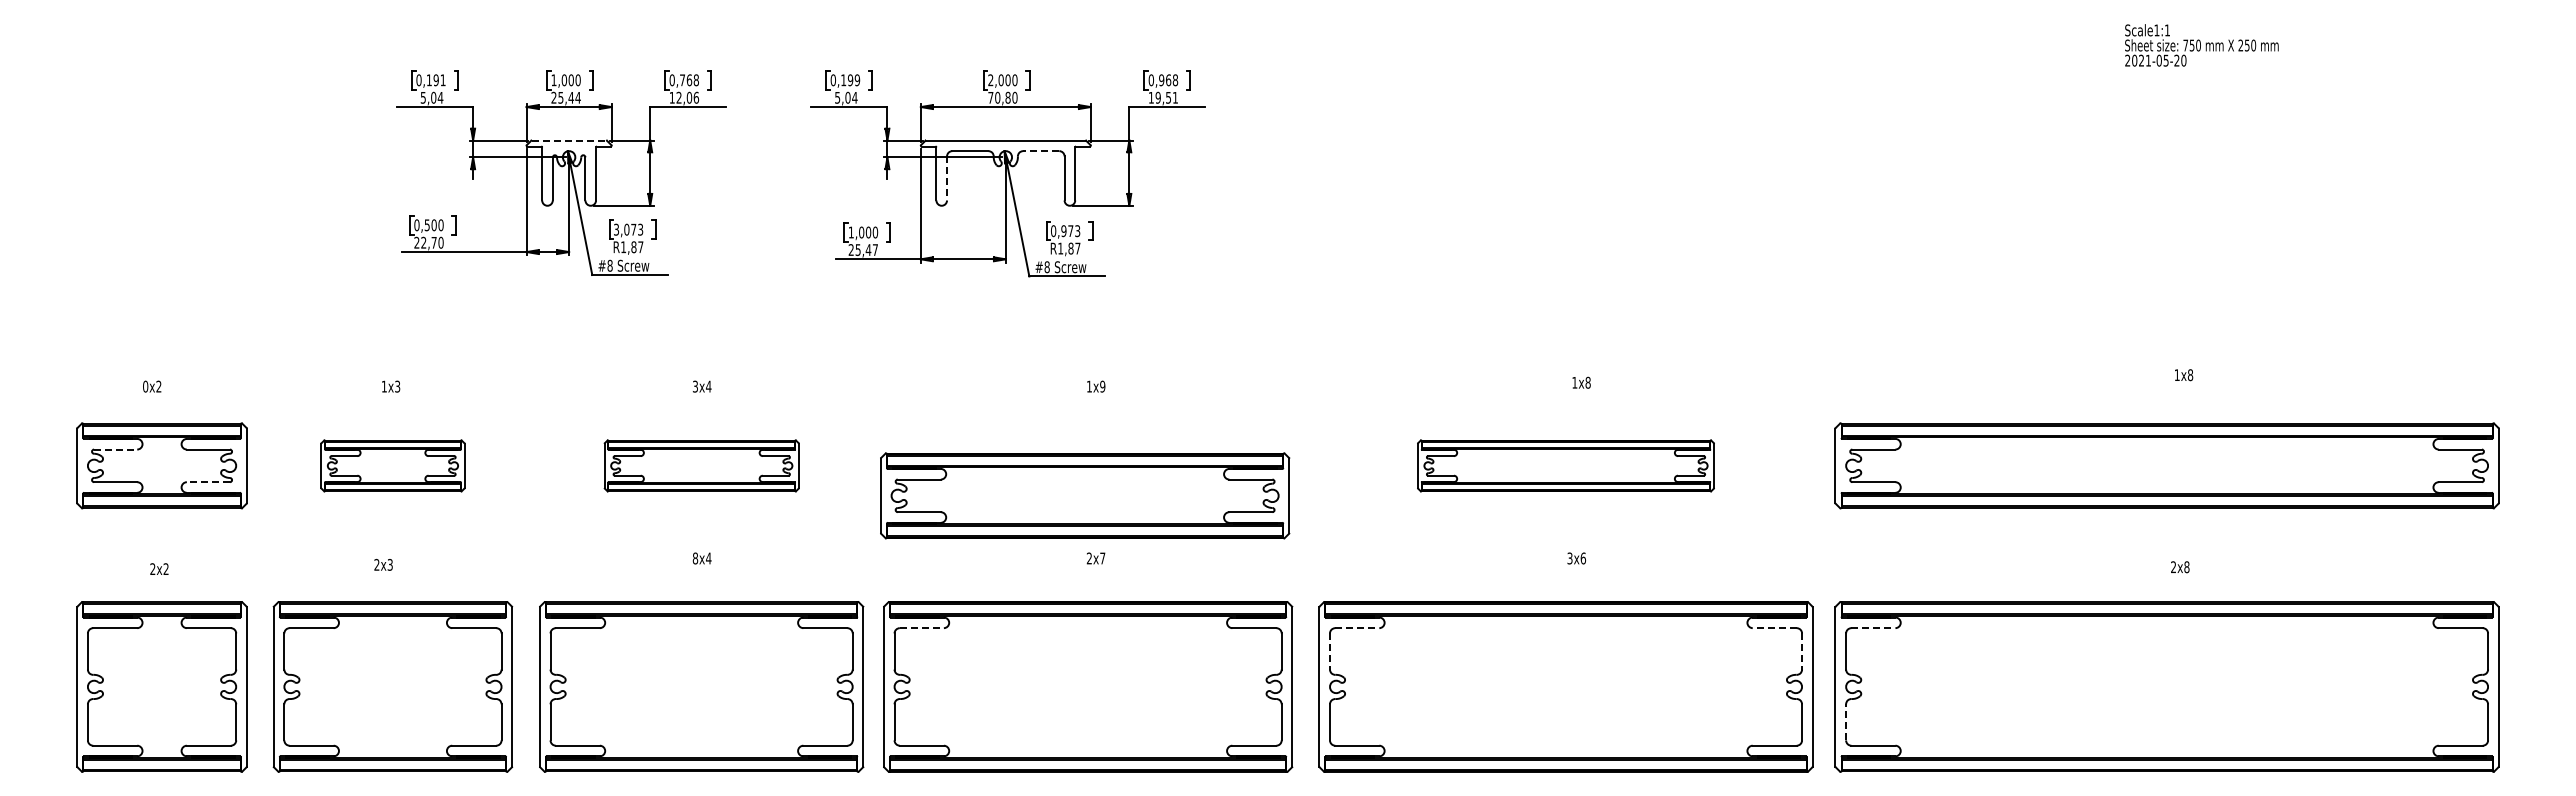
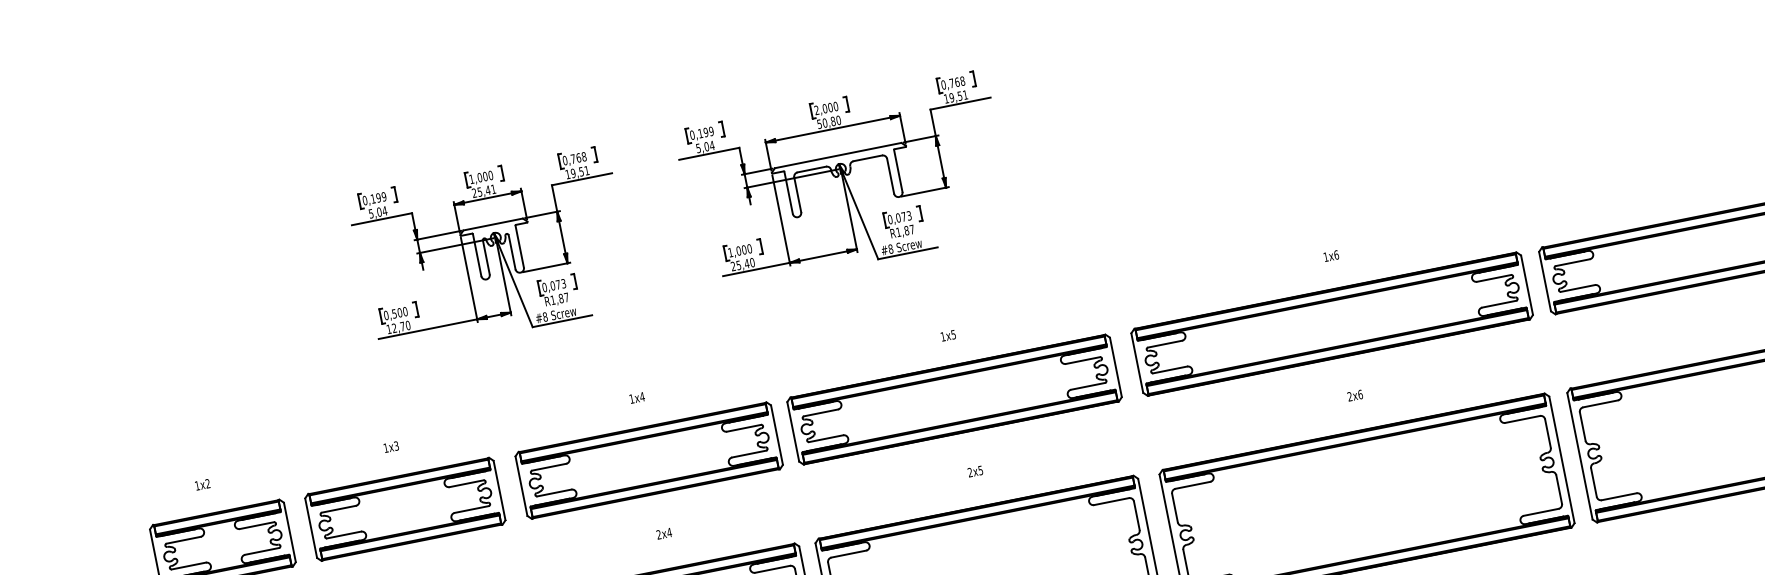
text: (442, 80) -> (383, 197), 0,191 -> 0,199
text: (1161, 80) -> (951, 83), 0,968 -> 0,768
text: (577, 97) -> (492, 189), 25,44 -> 25,41
text: (687, 97) -> (579, 171), 12,06 -> 19,51
text: (990, 97) -> (819, 123), 70,80 -> 50,80
line: (569, 140) -> (493, 224), dashed -> solid
line: (1040, 151) -> (867, 158), dashed -> solid
line: (947, 178) -> (798, 194), dashed -> solid
text: (616, 229) -> (544, 287), 3,073 -> 0,073
text: (1063, 230) -> (897, 217), 0,973 -> 0,073
text: (416, 242) -> (388, 329), 22,70 -> 12,70
text: (875, 249) -> (752, 262), 25,47 -> 25,40
text: (1587, 382) -> (1335, 254), 1x8 -> 1x6
text: (145, 386) -> (197, 485), 0x2 -> 1x2
text: (694, 386) -> (631, 399), 3x4 -> 1x4
text: (1102, 386) -> (953, 334), 1x9 -> 1x5
line: (115, 449) -> (183, 540), dashed -> solid
part: (392, 465) -> (404, 509), size x1.67
part: (701, 465) -> (649, 460), size x1.67
part: (1565, 465) -> (1331, 323), size x1.67
line: (208, 482) -> (262, 551), dashed -> solid
part: (1085, 495) -> (954, 399), moved
text: (695, 558) -> (659, 534), 8x4 -> 2x4
text: (1102, 558) -> (980, 470), 2x7 -> 2x5
text: (1569, 558) -> (1349, 396), 3x6 -> 2x6
line: (922, 628) -> (849, 554), dashed -> solid
line: (1357, 628) -> (1193, 485), dashed -> solid
line: (1774, 628) -> (1522, 419), dashed -> solid
line: (1873, 628) -> (1600, 404), dashed -> solid
line: (1329, 652) -> (1174, 508), dashed -> solid
line: (1802, 652) -> (1548, 434), dashed -> solid
line: (1846, 721) -> (1594, 481), dashed -> solid

